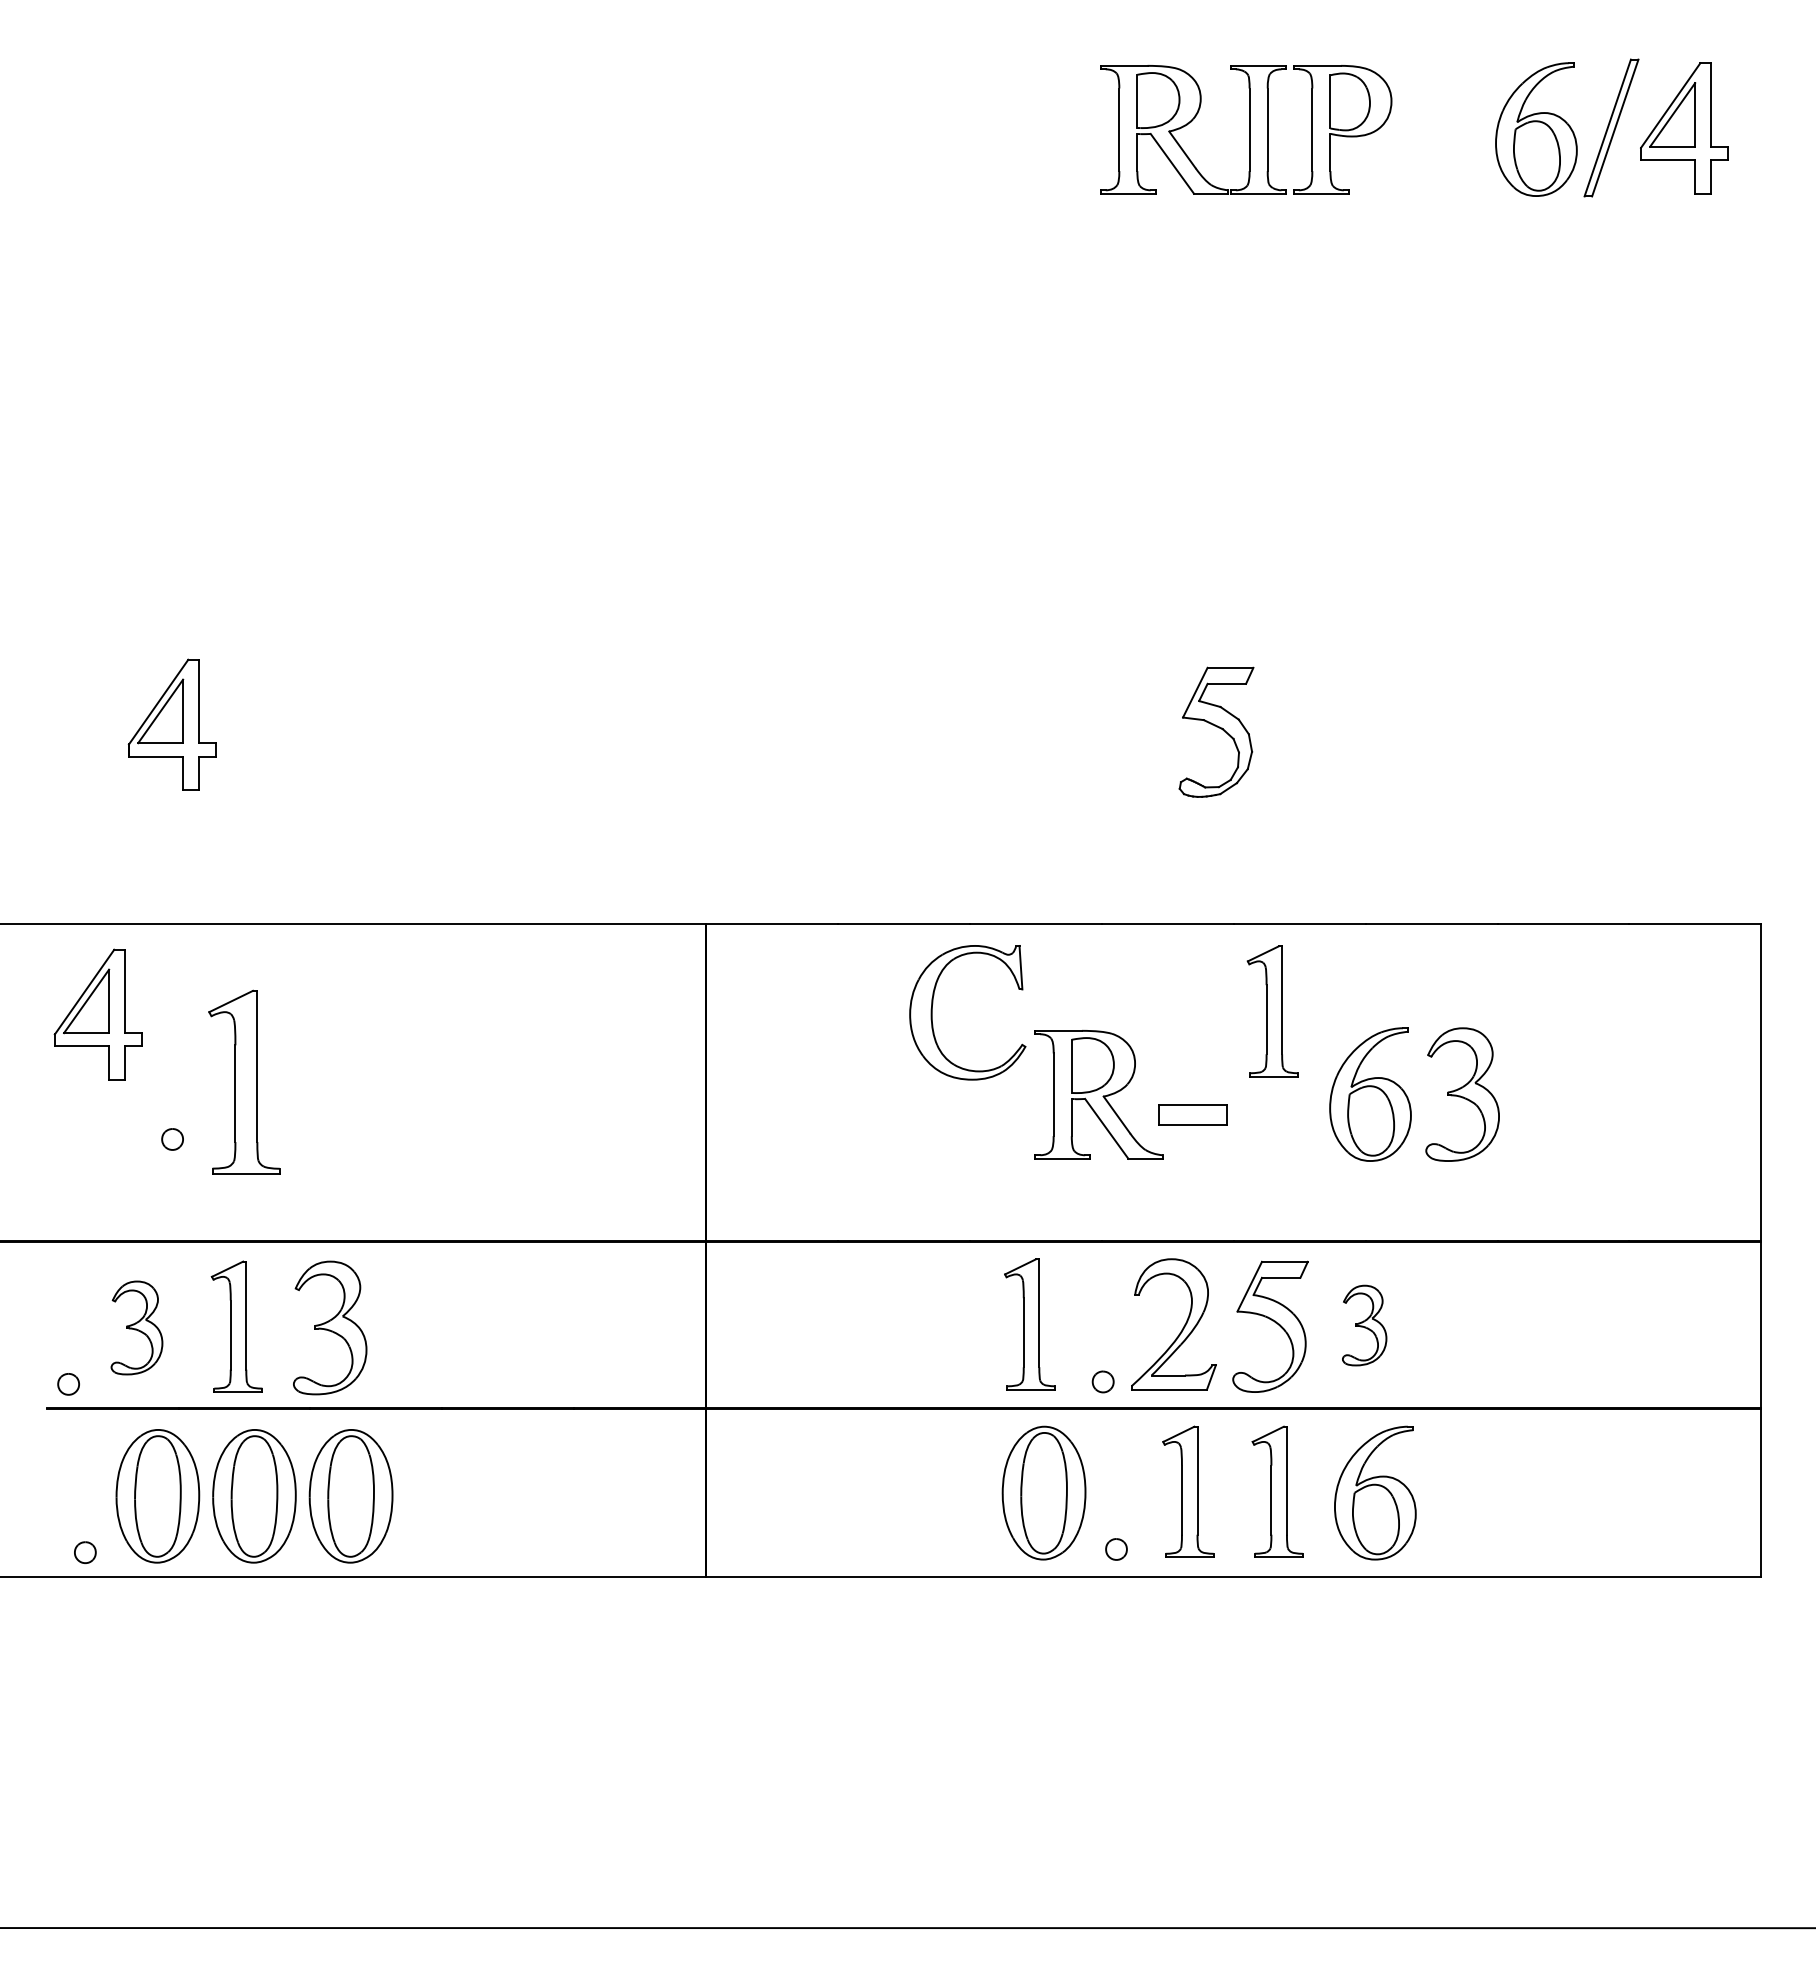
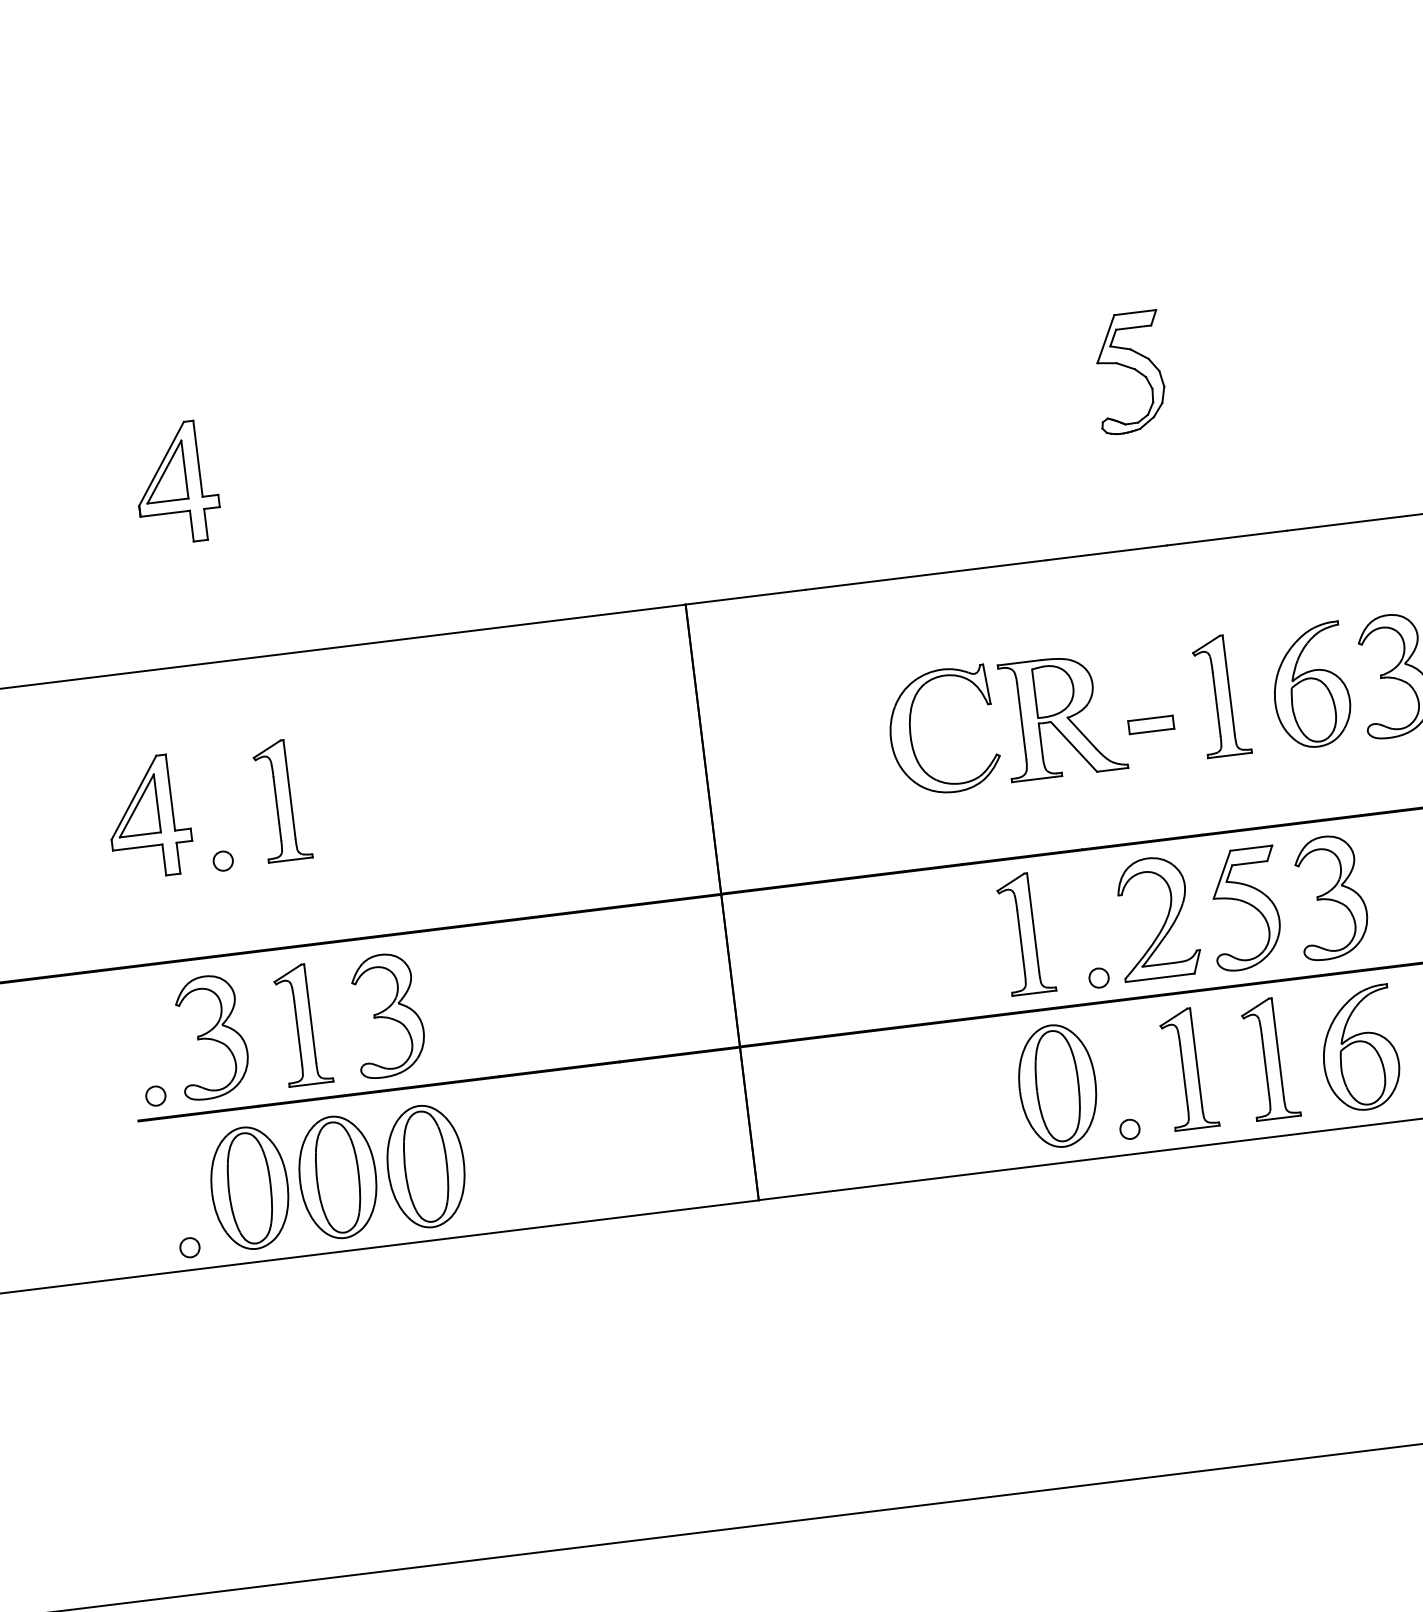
part: (1272, 1011) -> (1221, 696), moved
part: (932, 1012) -> (911, 735), moved
part: (97, 1014) -> (148, 816), moved
part: (244, 1081) -> (282, 800), size x0.71
part: (1193, 1115) -> (1151, 724), size x0.71
part: (1364, 1325) -> (1331, 897), size x1.67
part: (136, 1327) -> (211, 1036), size x1.43

